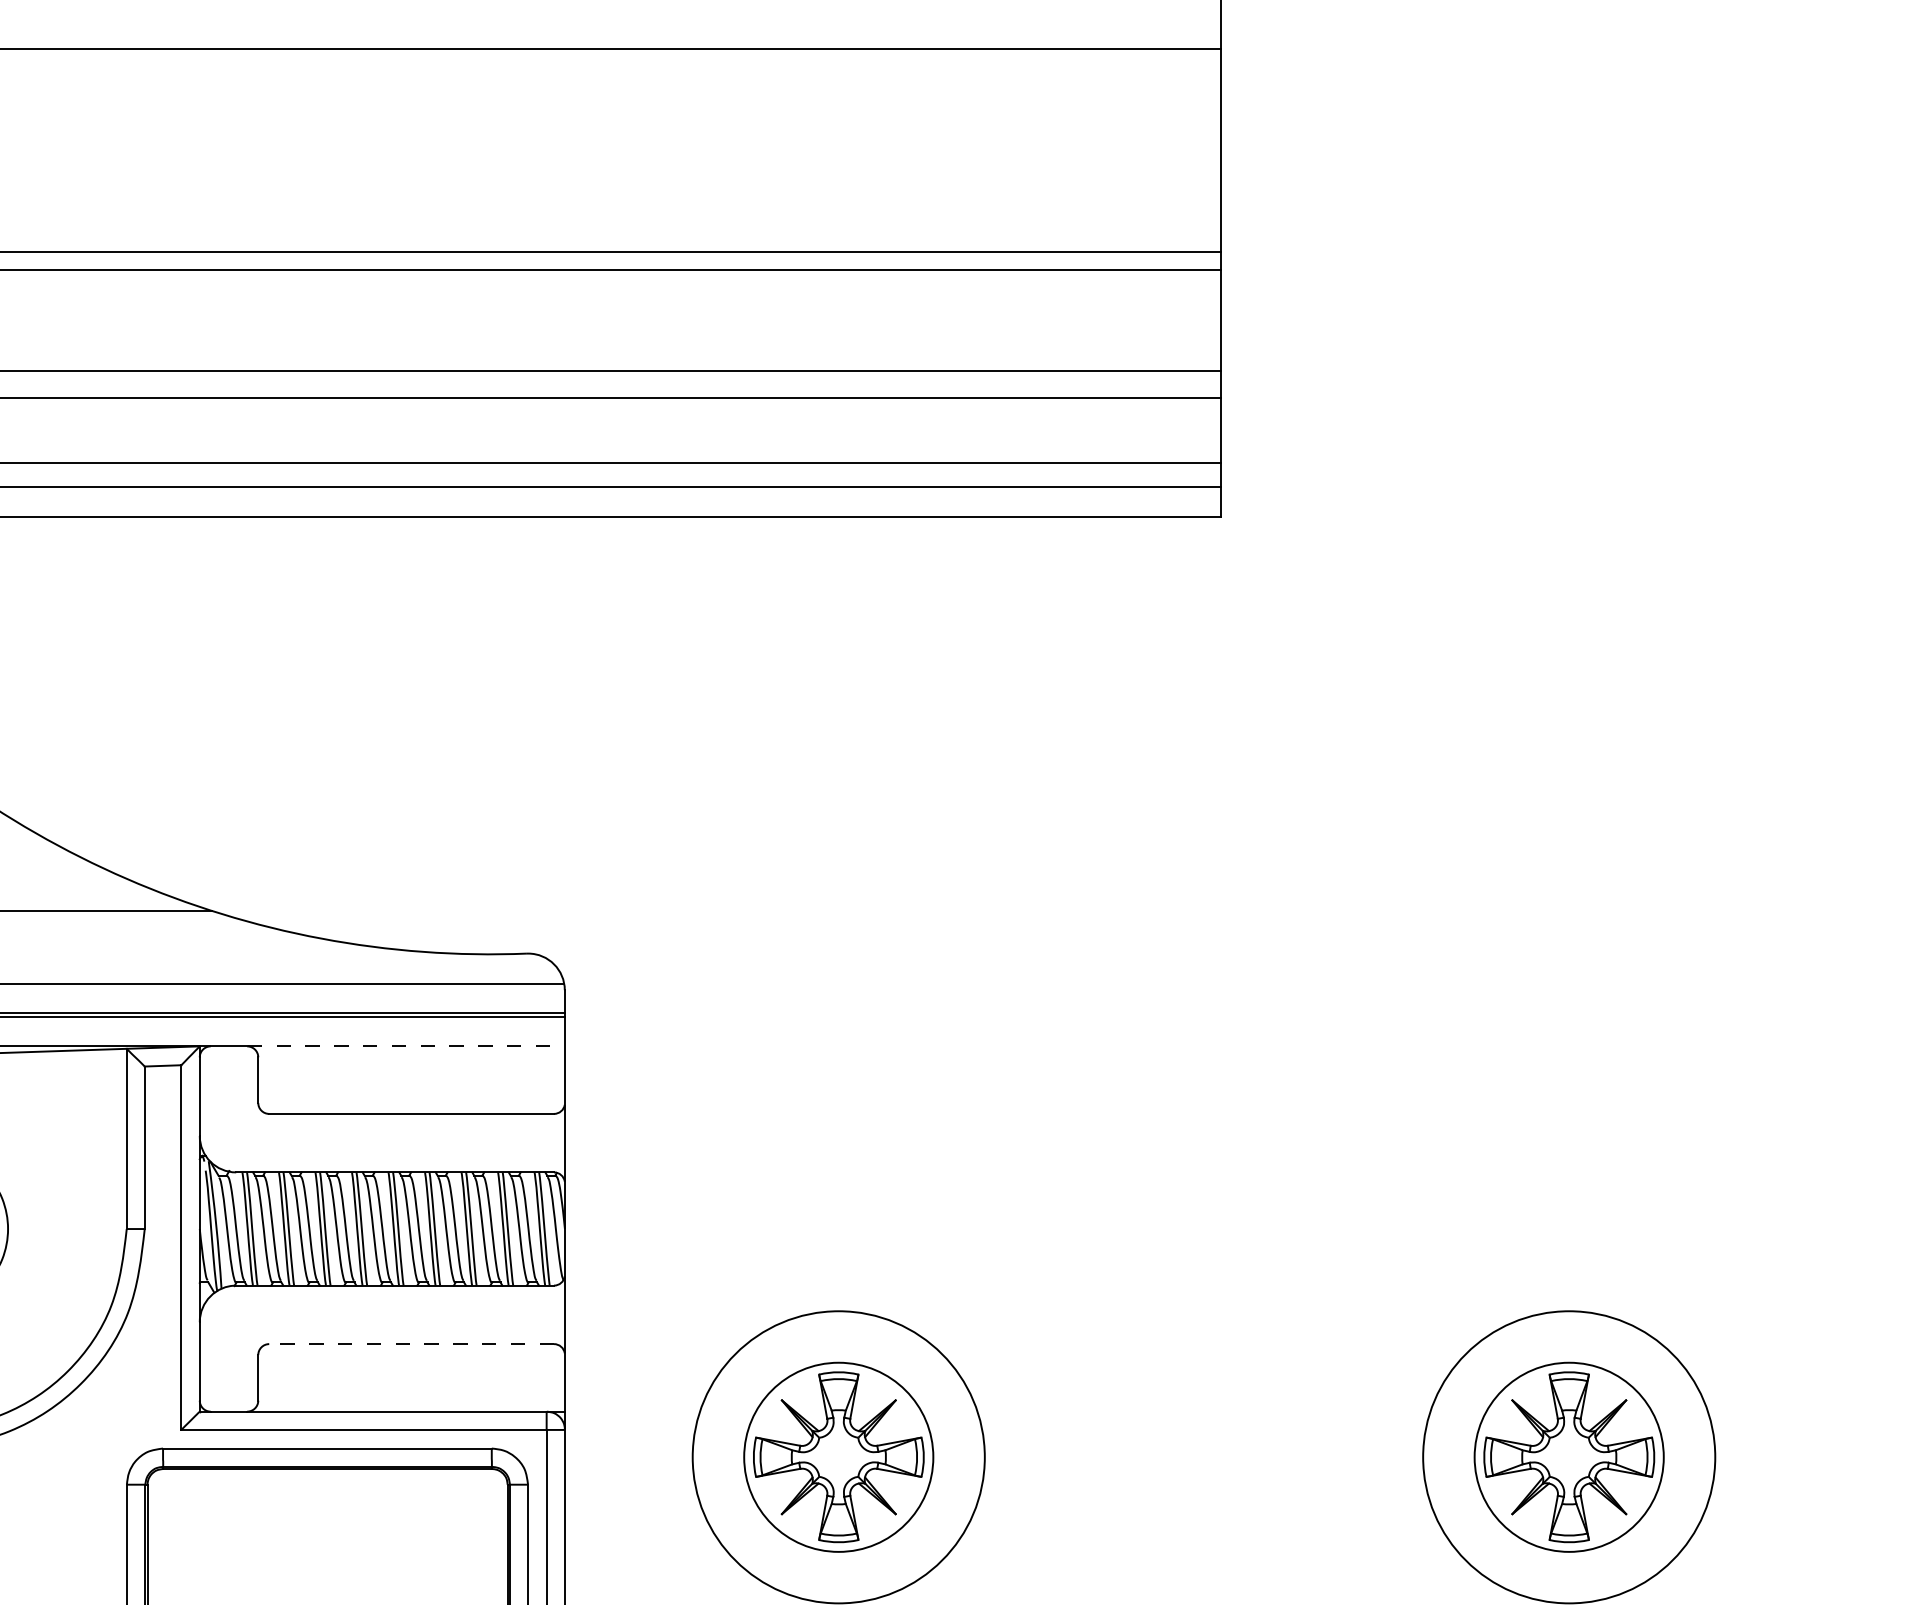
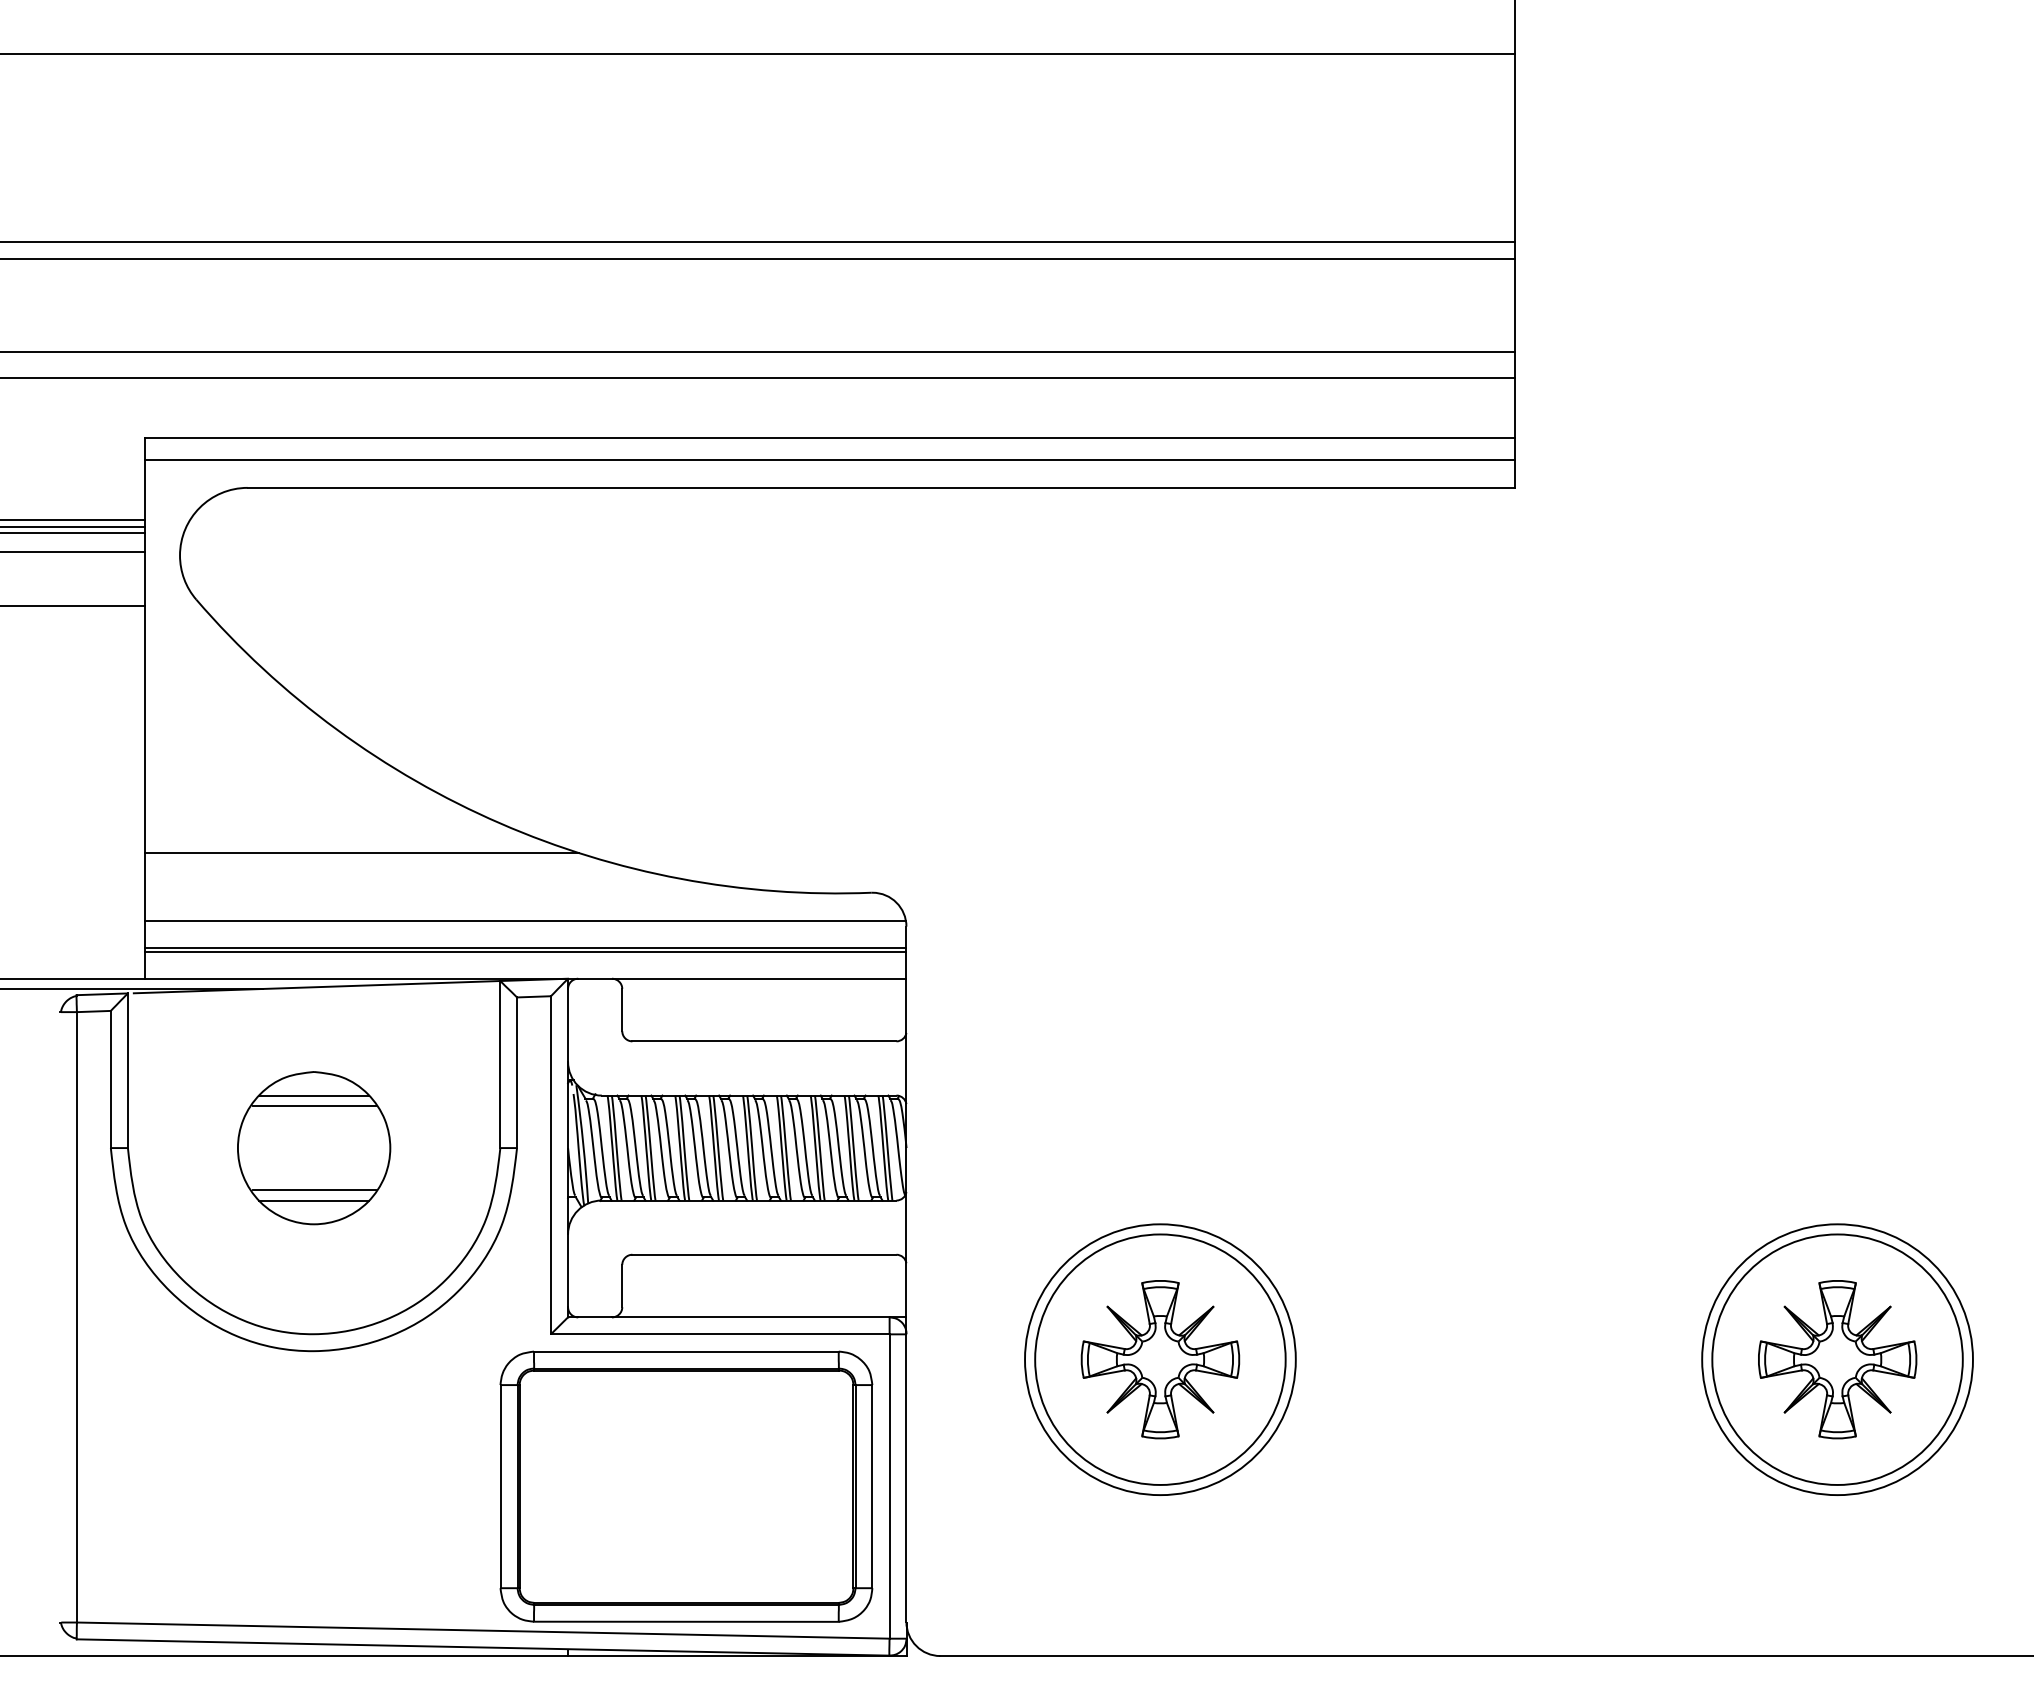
line: (406, 1046) -> (759, 978), dashed -> solid
line: (411, 1343) -> (764, 1254), dashed -> solid
circle: (838, 1457) -> (1160, 1359), size x1.43
circle: (1569, 1457) -> (1837, 1359), size x1.43

